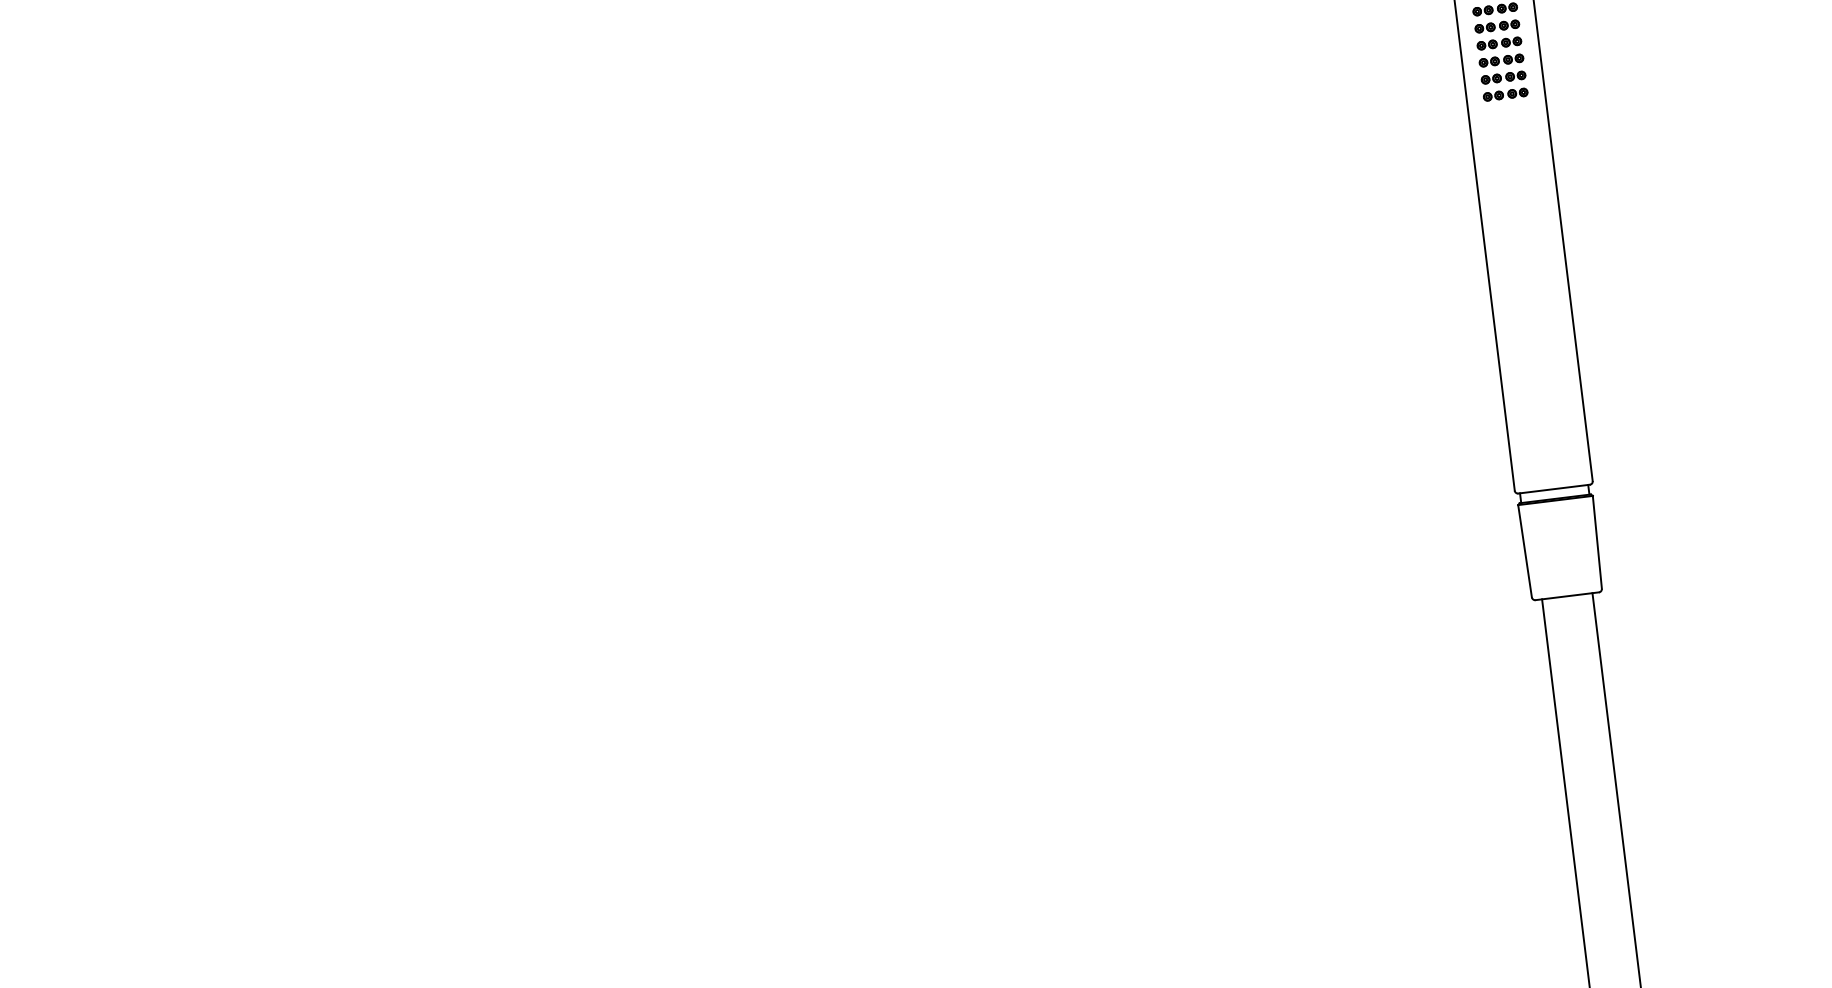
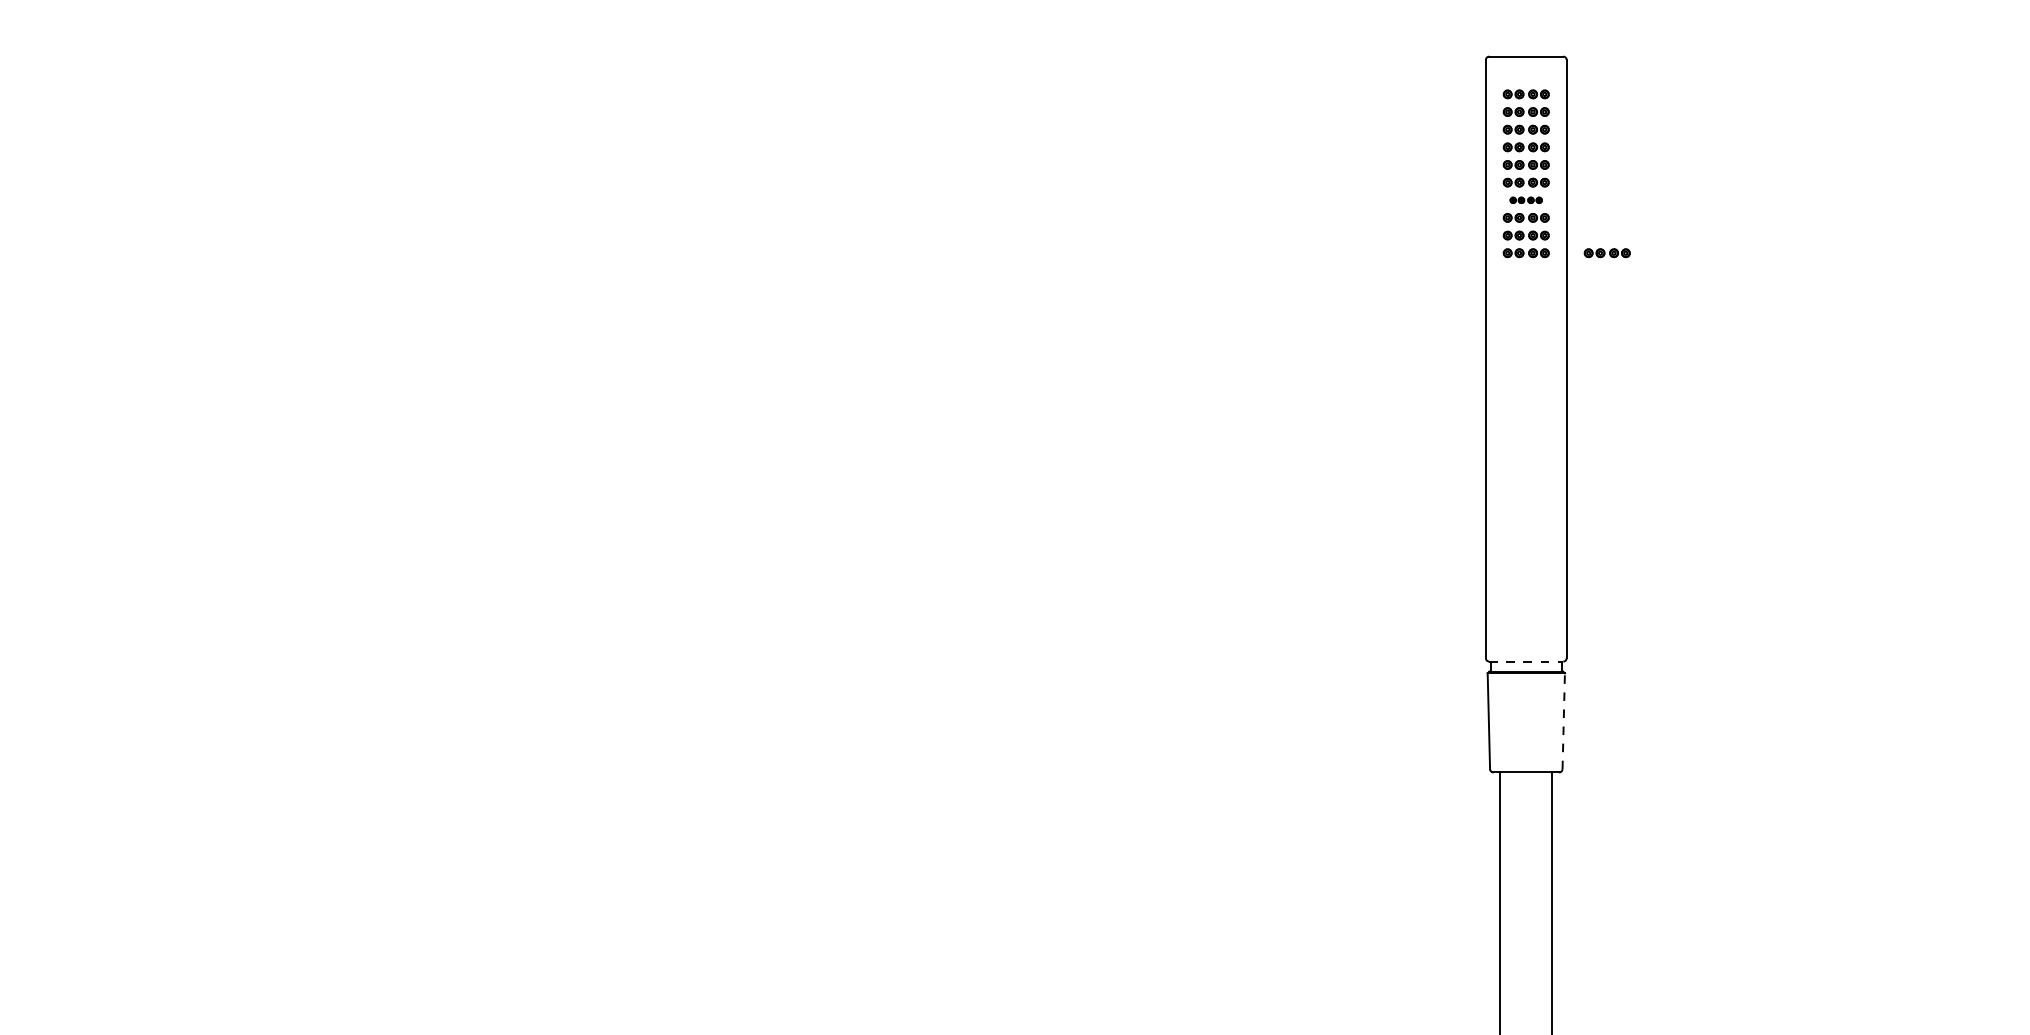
part: (1498, 43) -> (1525, 200), size x0.7
part: (1583, 85) -> (1606, 253), added
line: (1554, 489) -> (1526, 661), solid -> dashed
line: (1597, 542) -> (1563, 721), solid -> dashed

